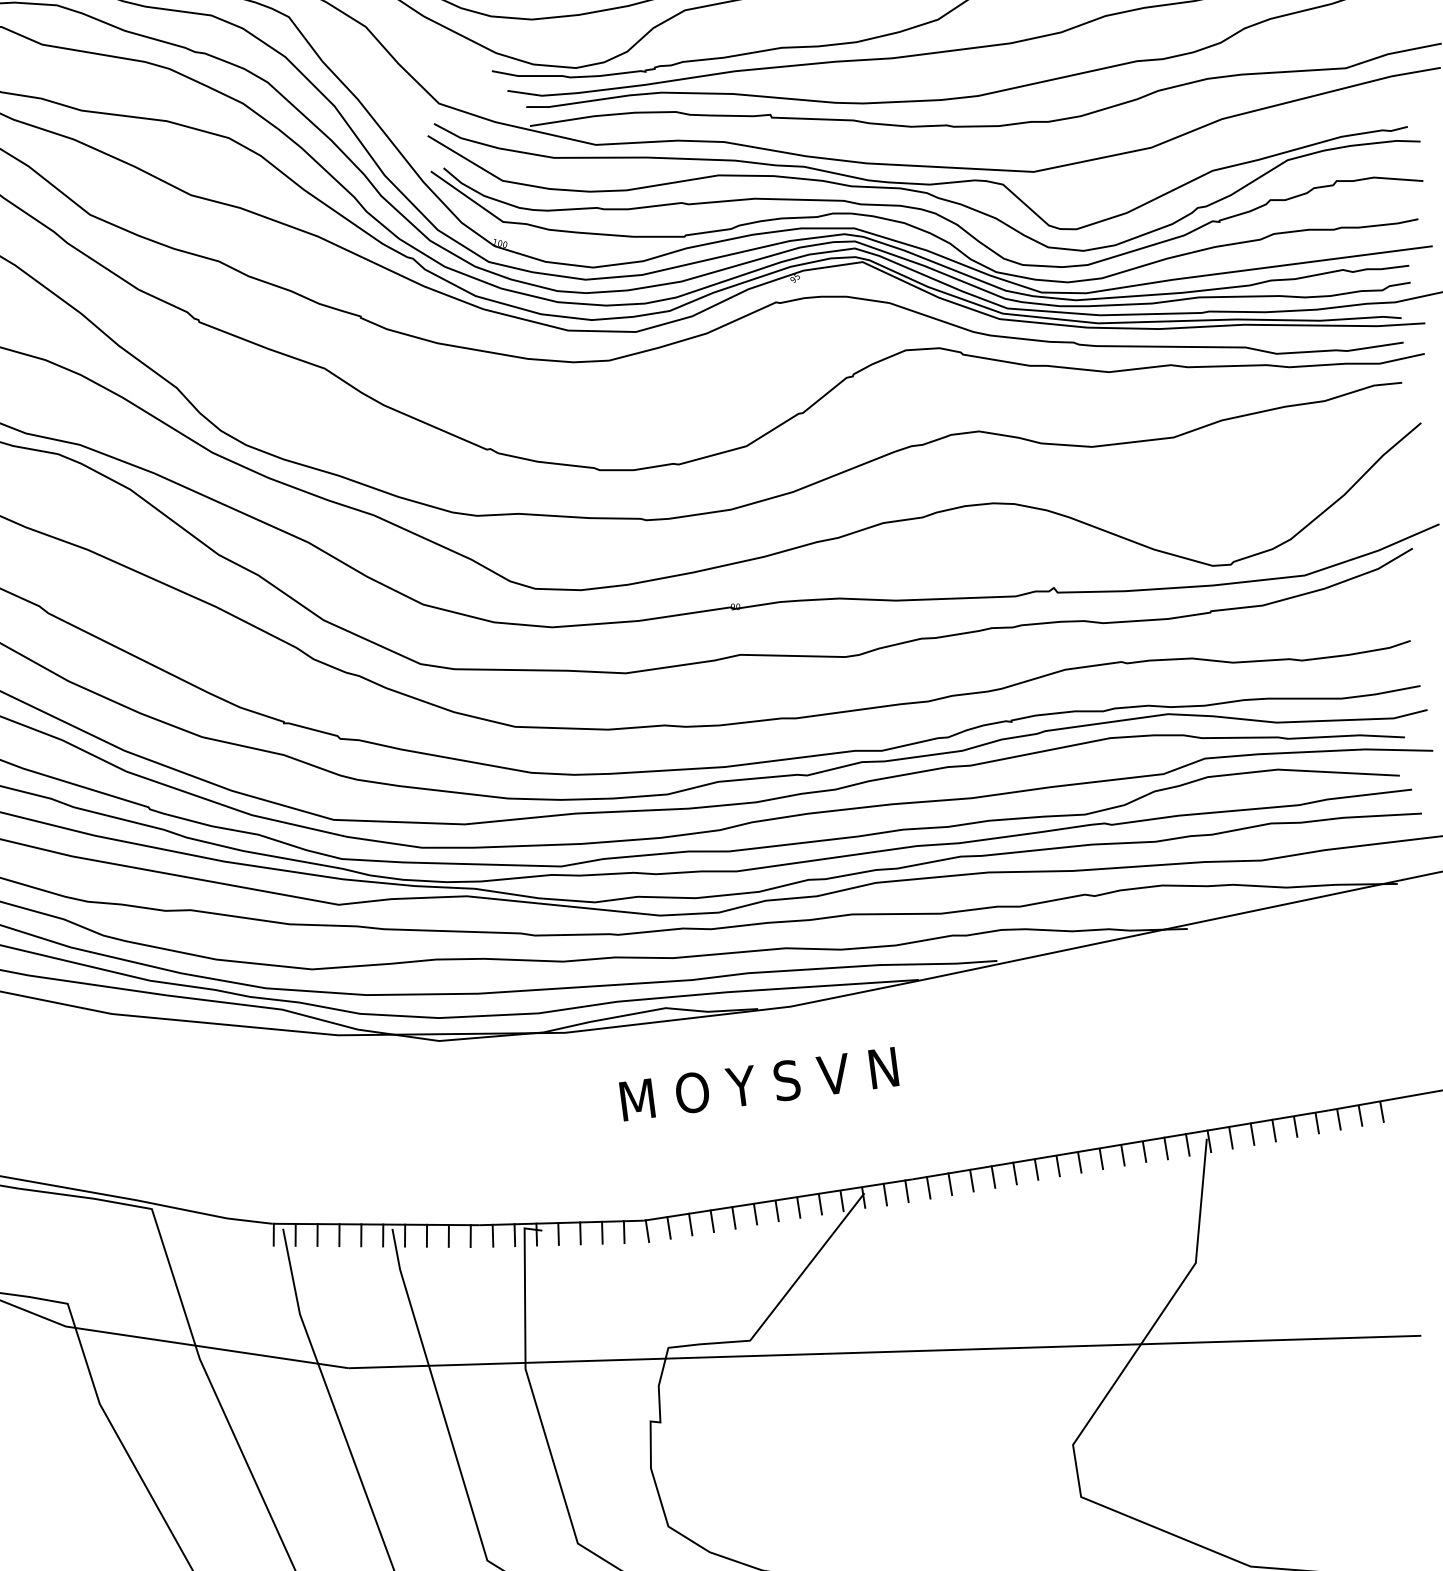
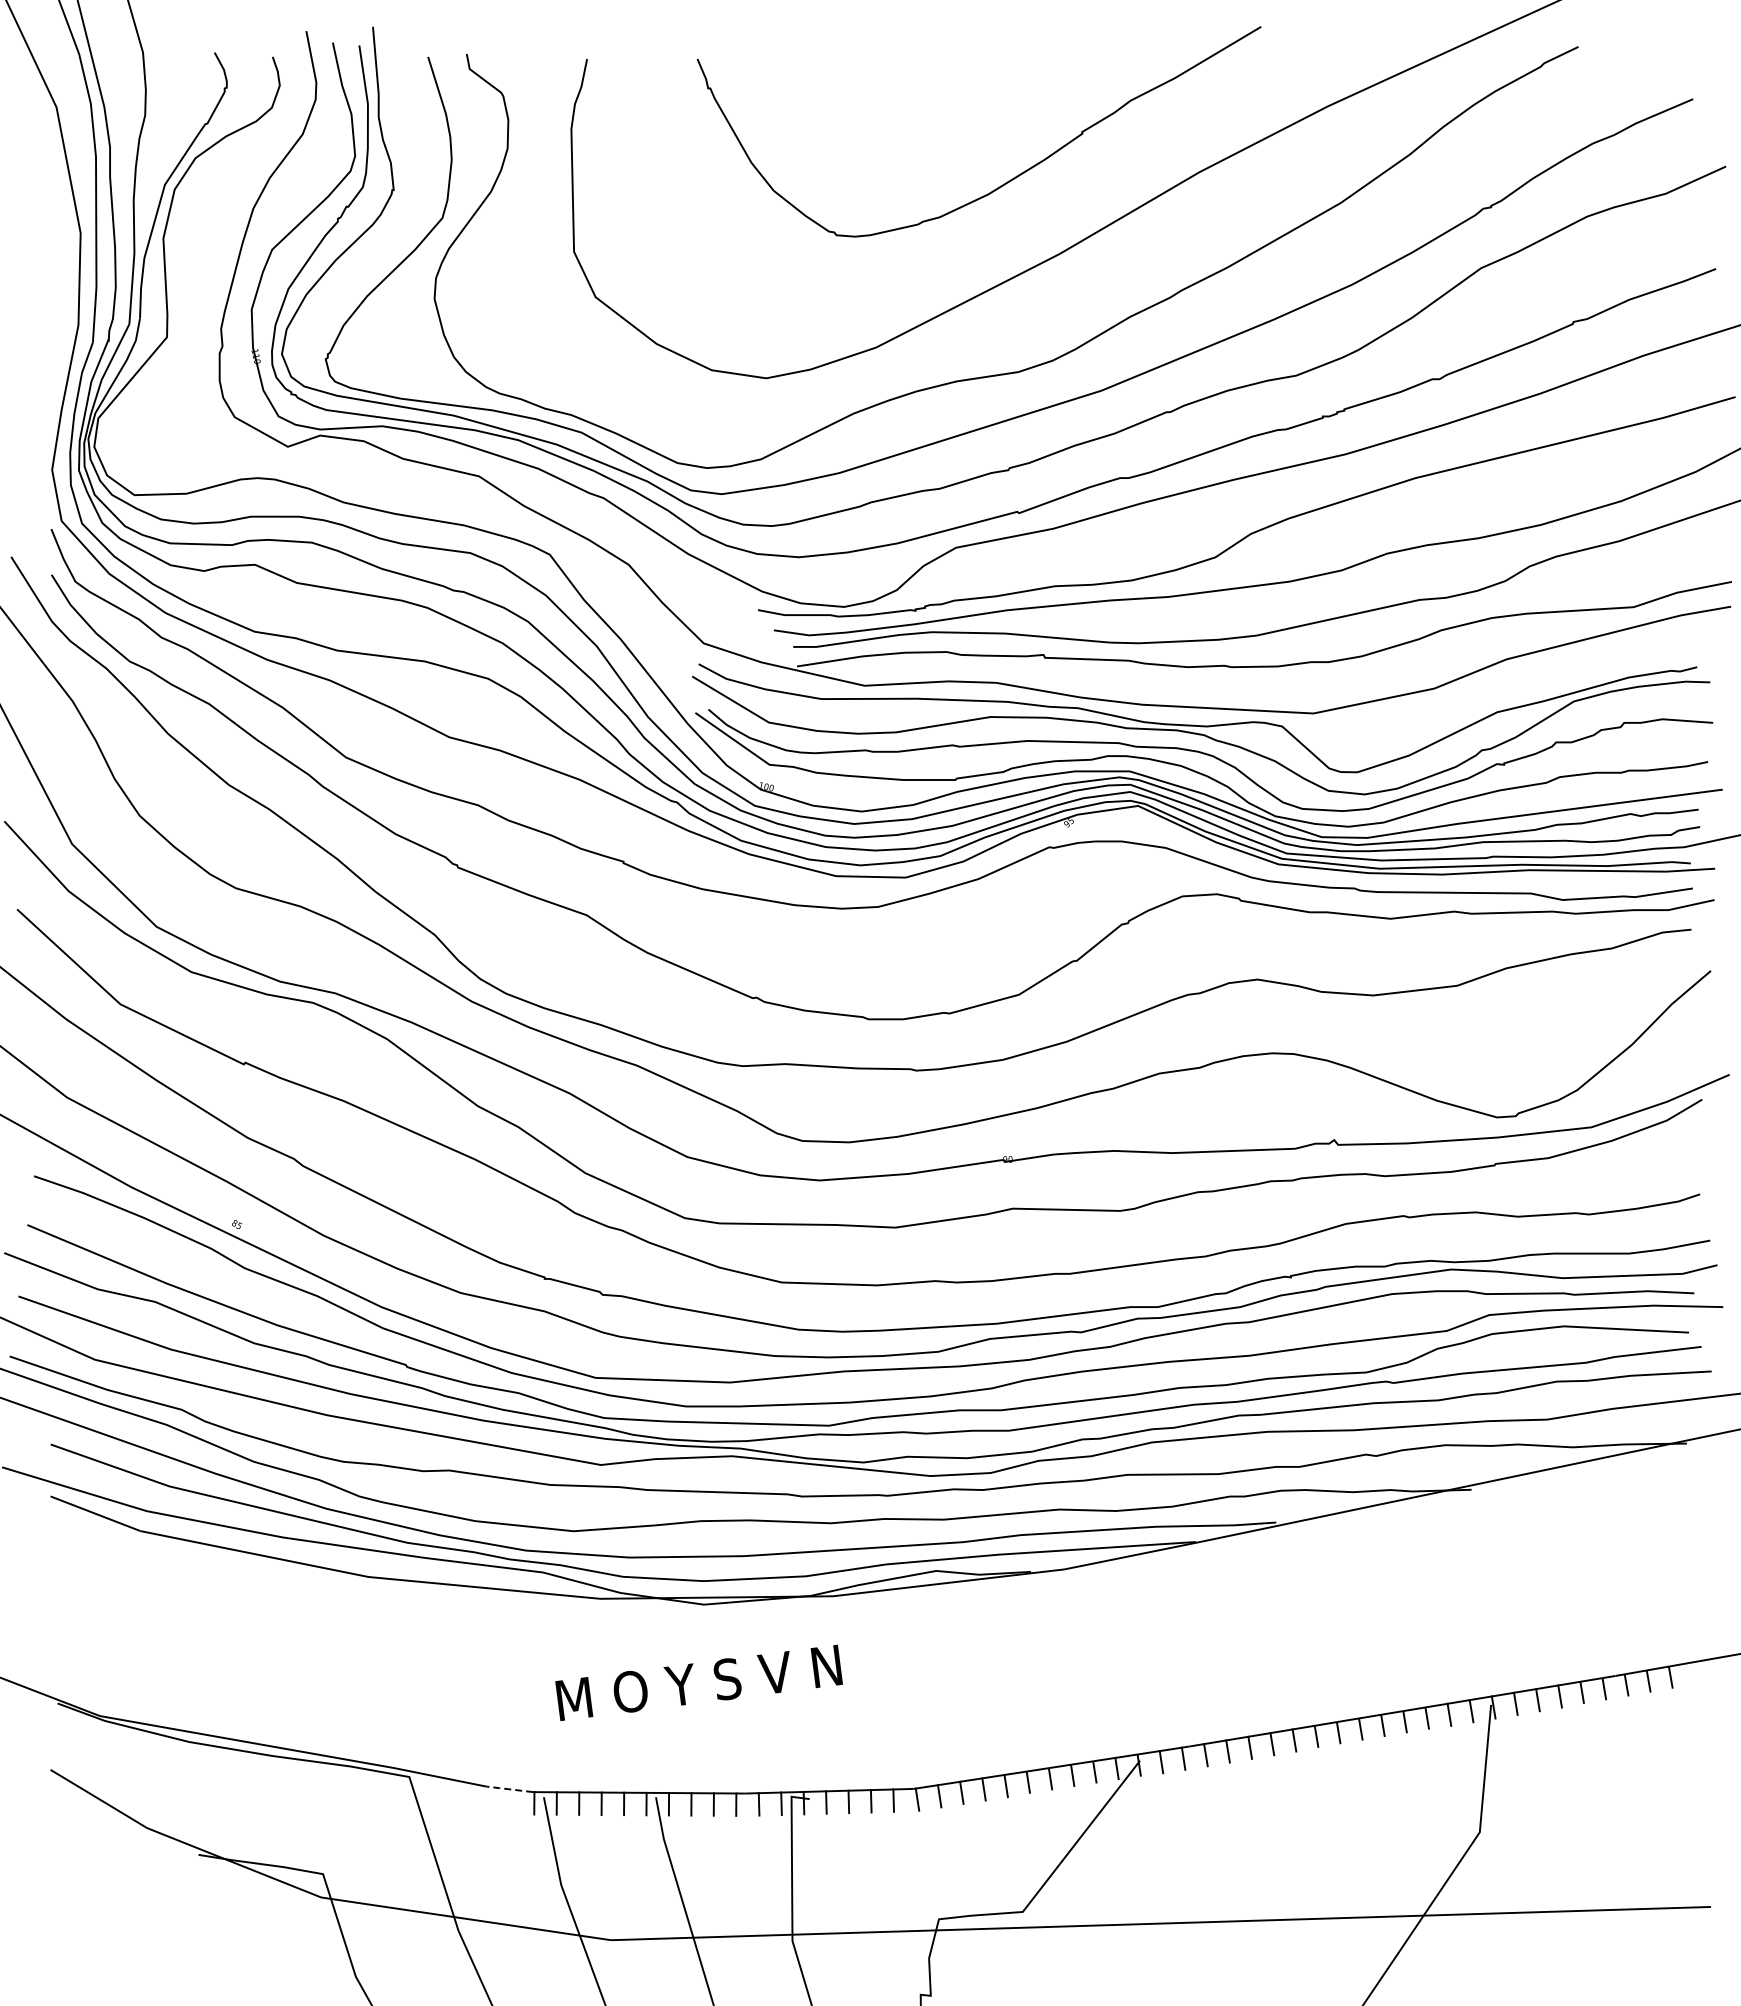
text: (758, 1083) -> (698, 1682), moved
line: (248, 1221) -> (508, 1789), solid -> dashed

